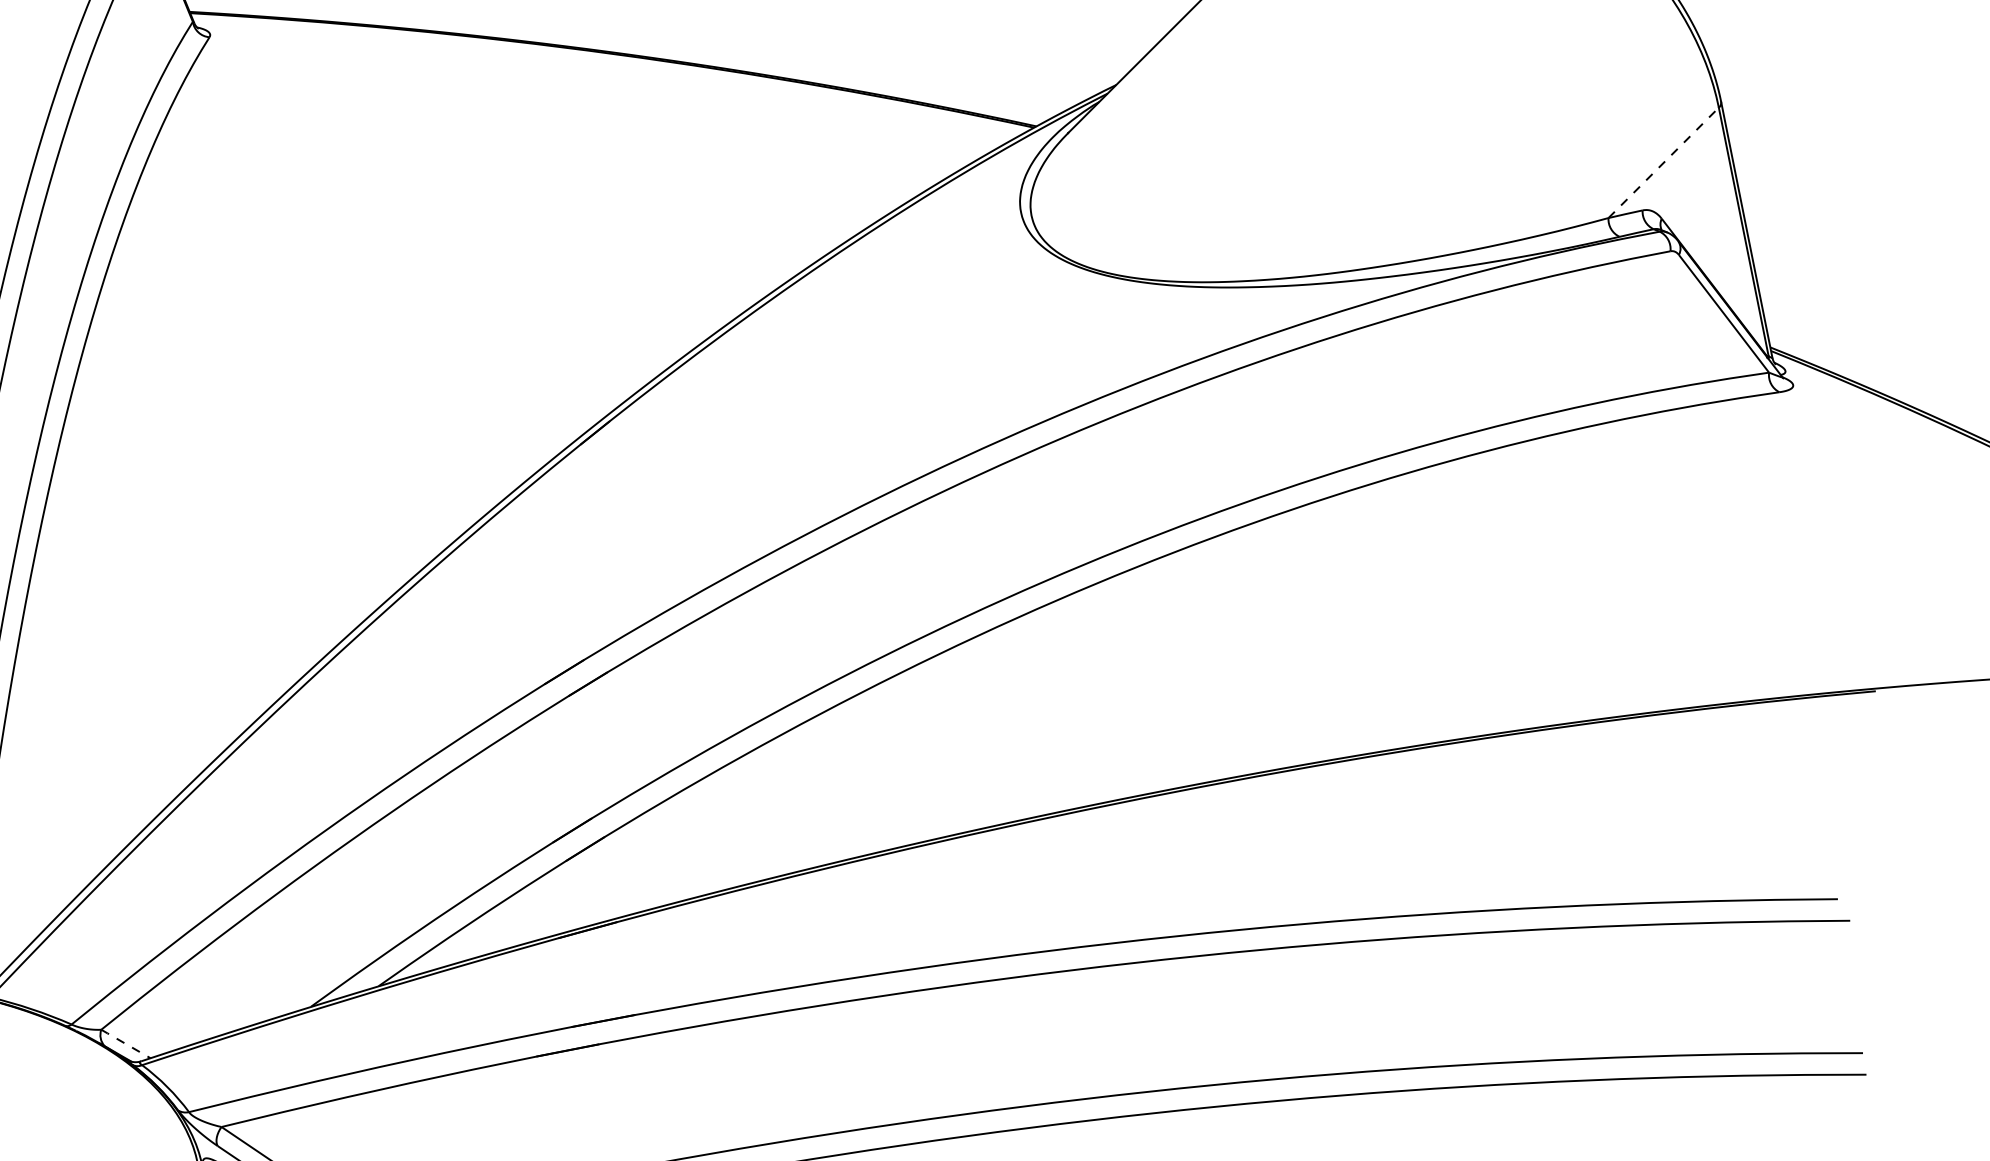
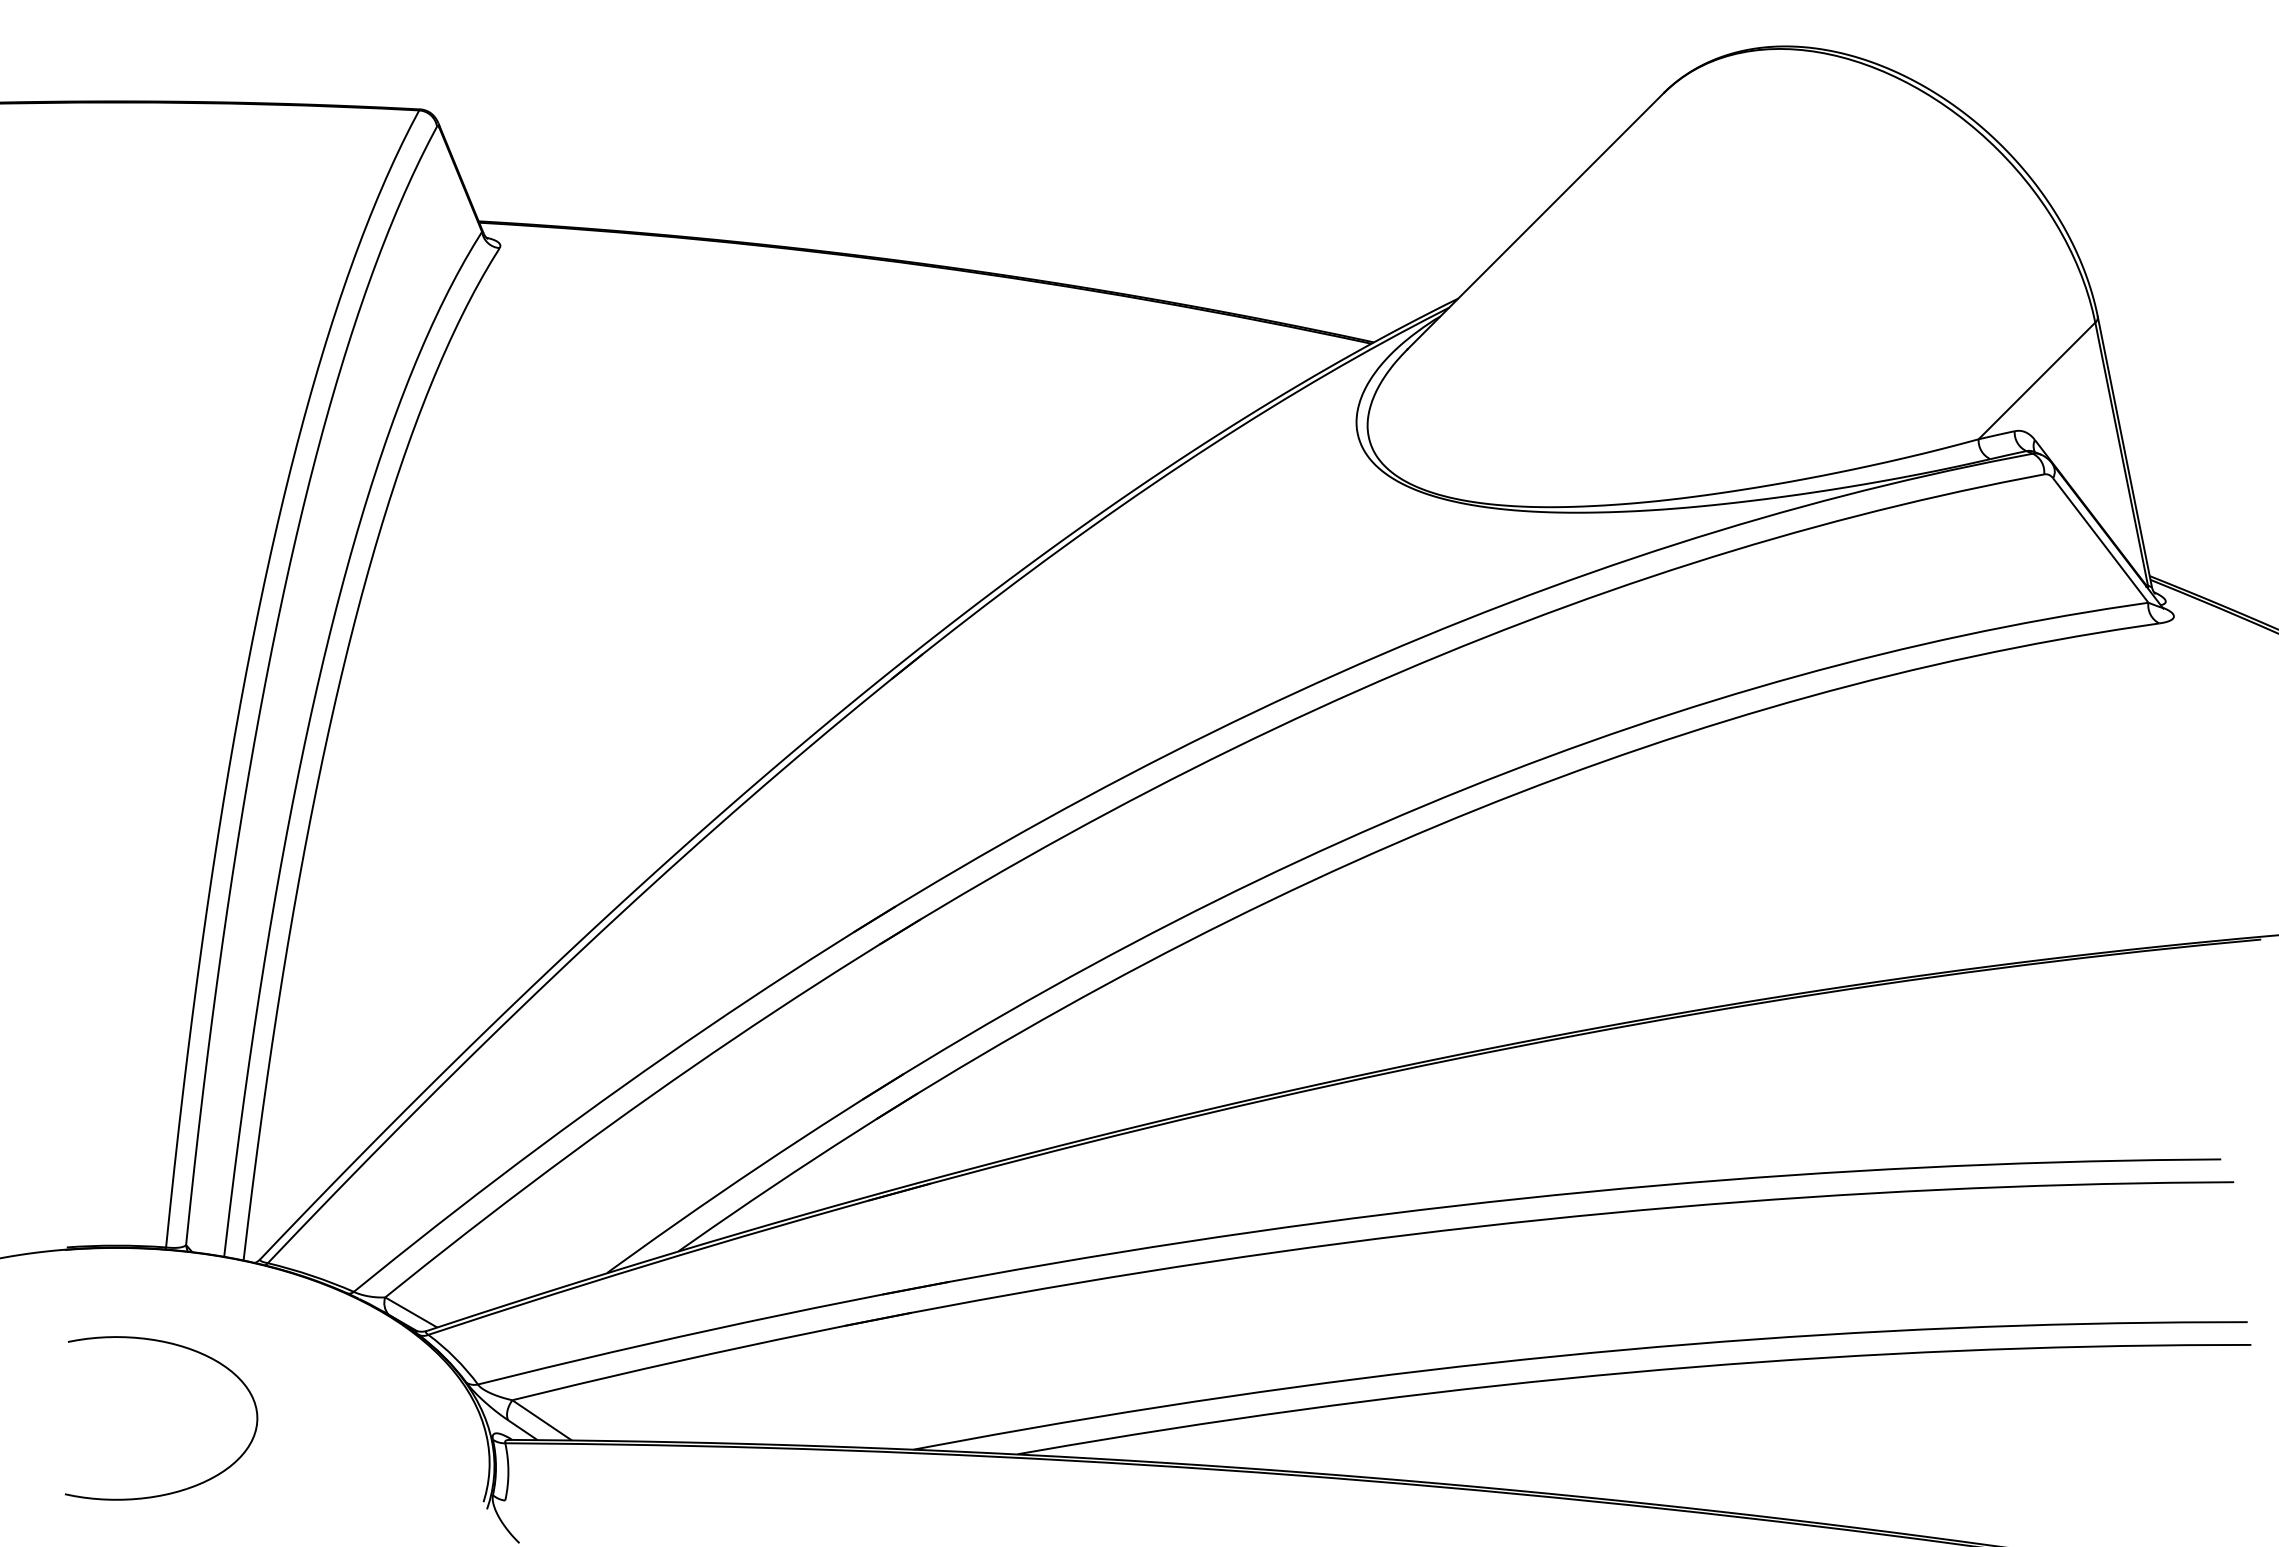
line: (1664, 162) -> (2037, 380), dashed -> solid
line: (126, 1044) -> (411, 1312), dashed -> solid

